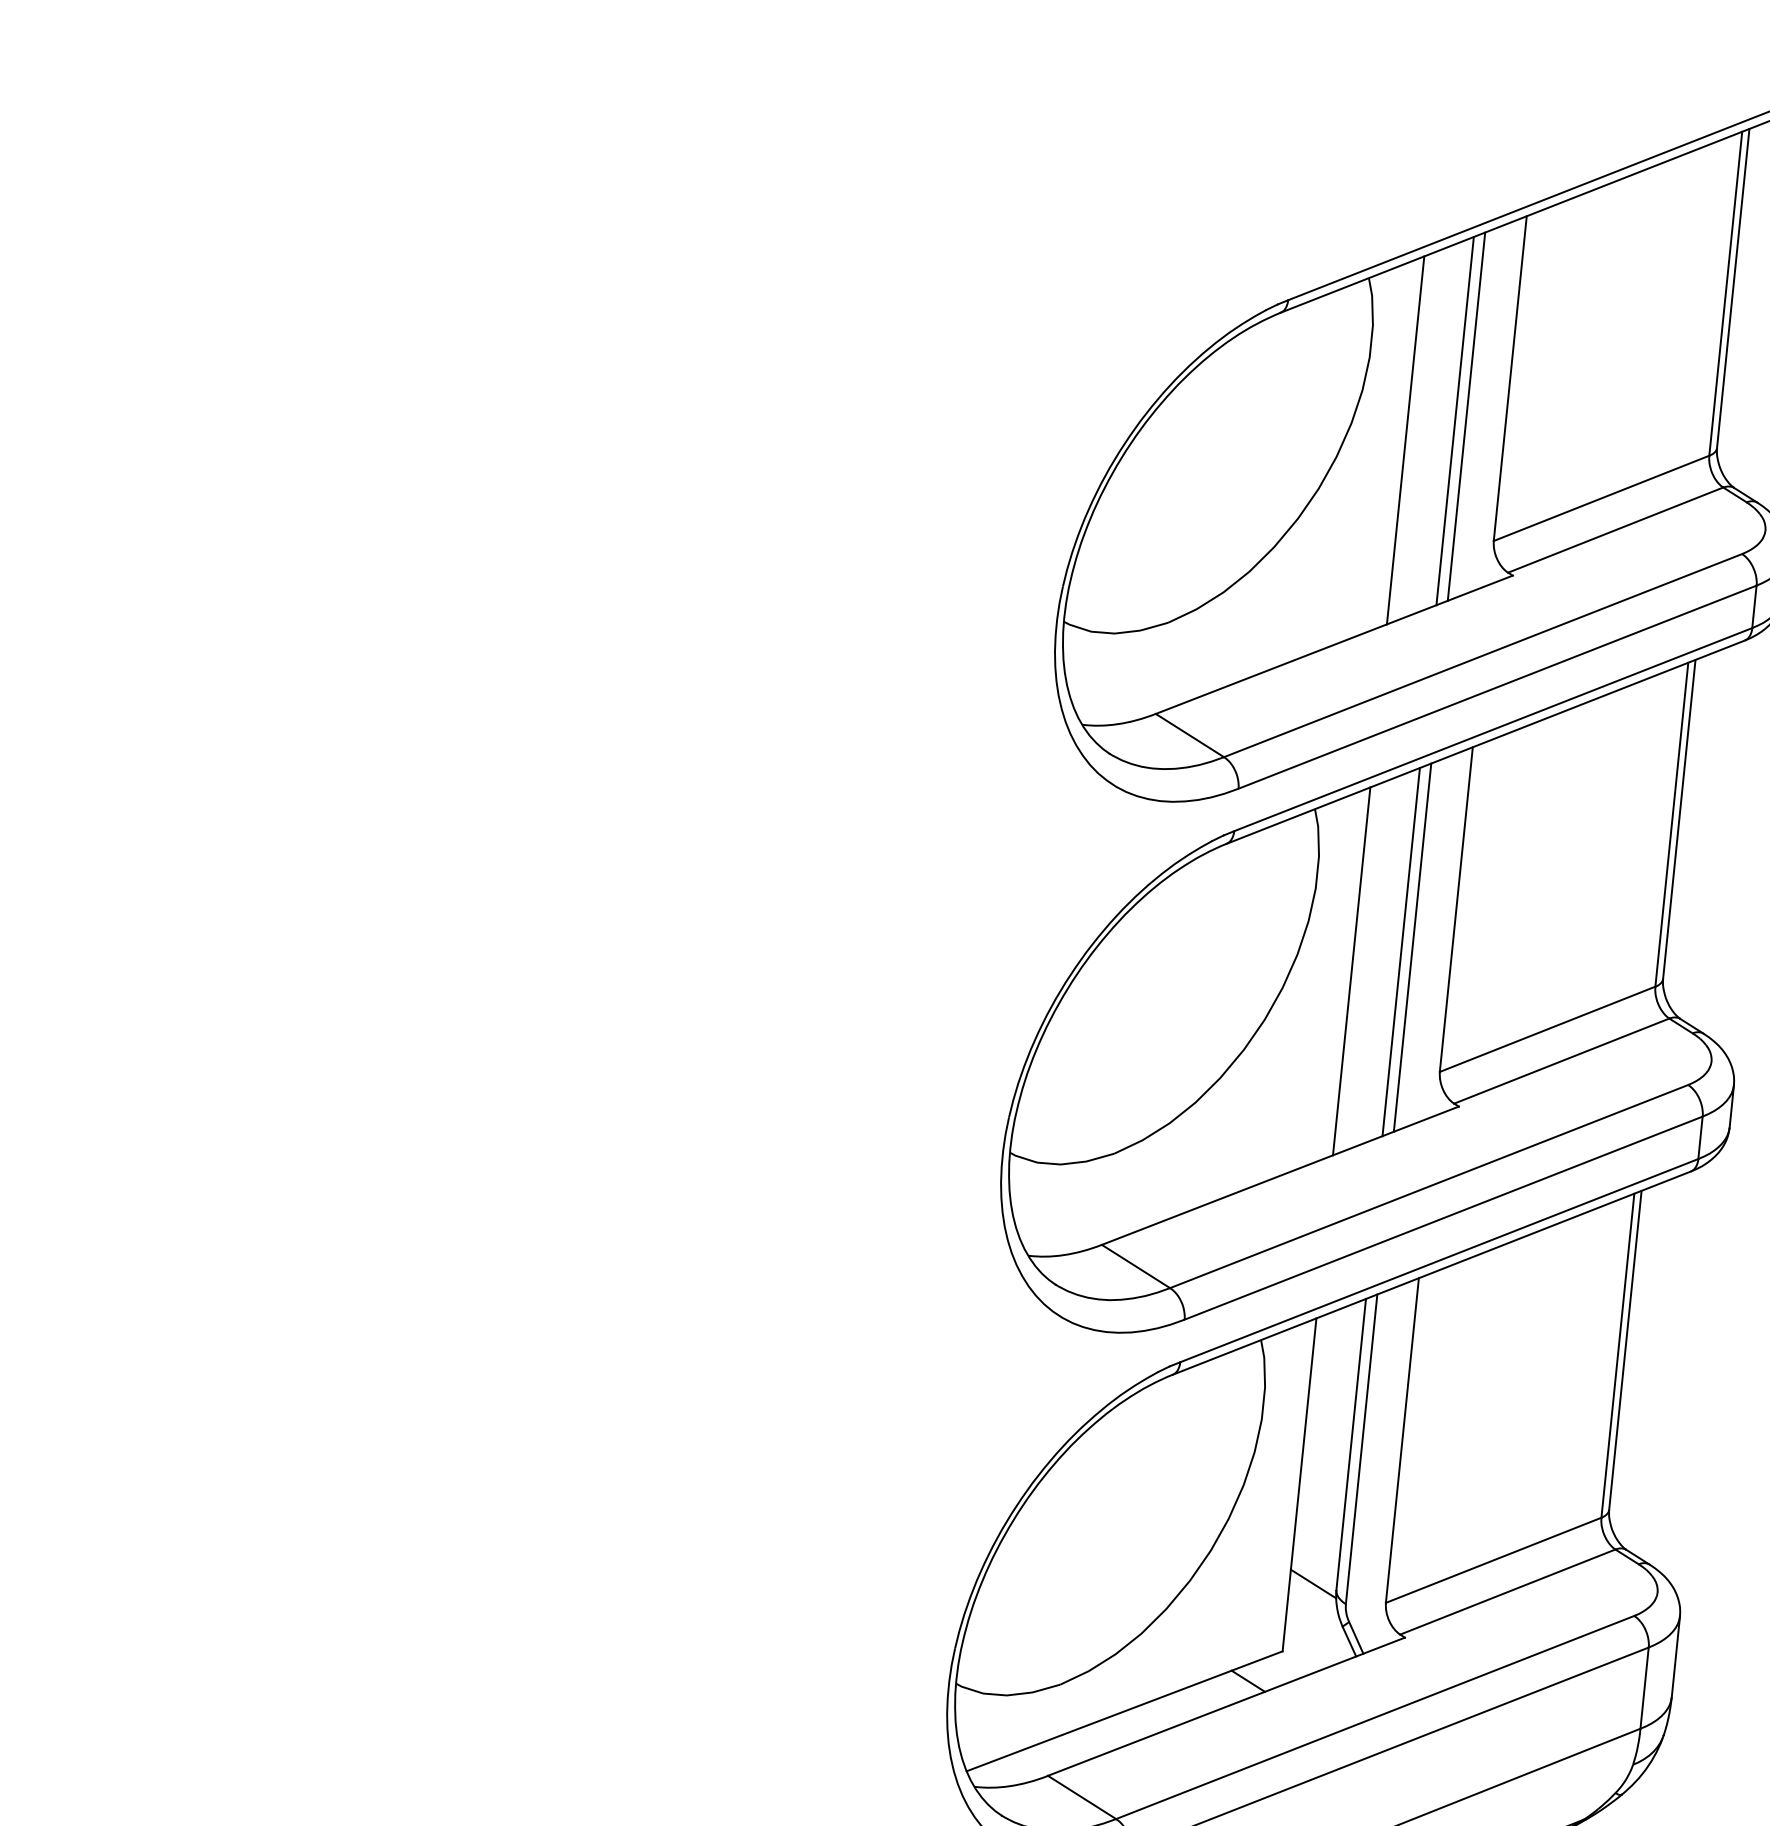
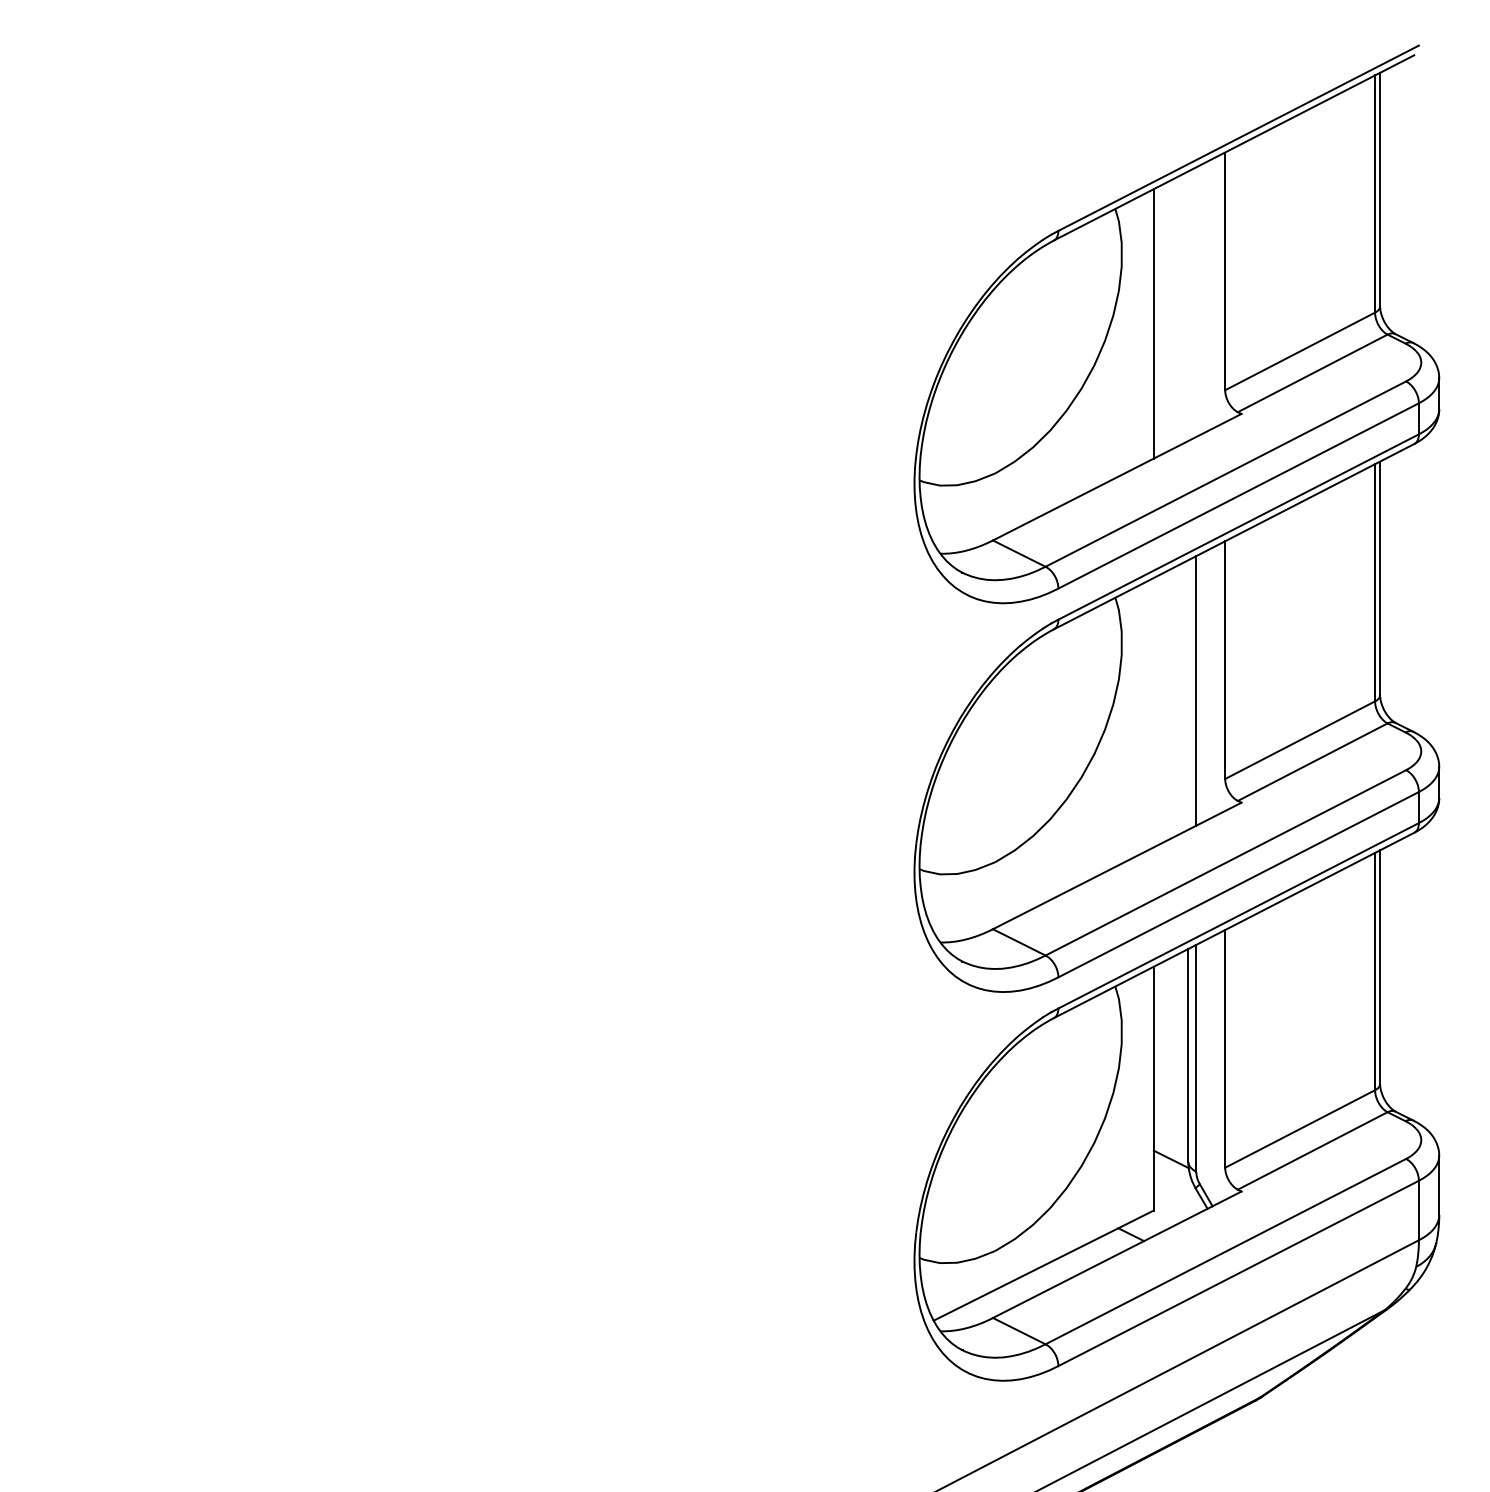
line: (1466, 417) -> (1196, 302), removed
line: (1455, 421) -> (1188, 306), removed
line: (1401, 951) -> (1188, 694), removed
line: (1351, 971) -> (1153, 712), removed

